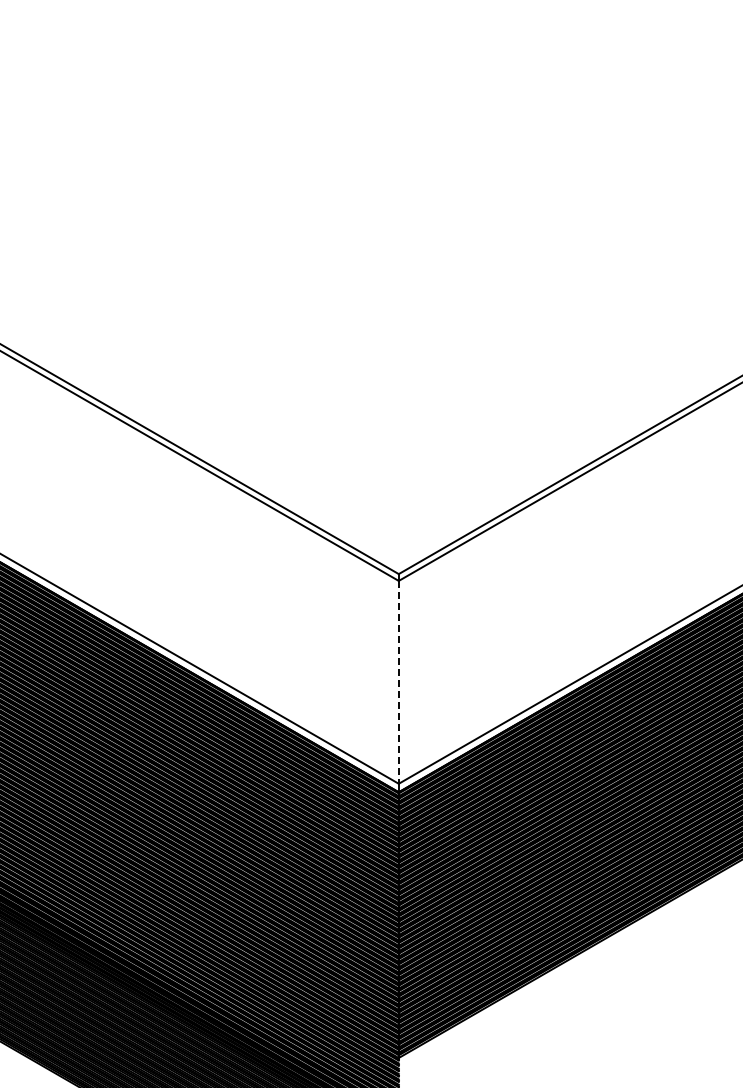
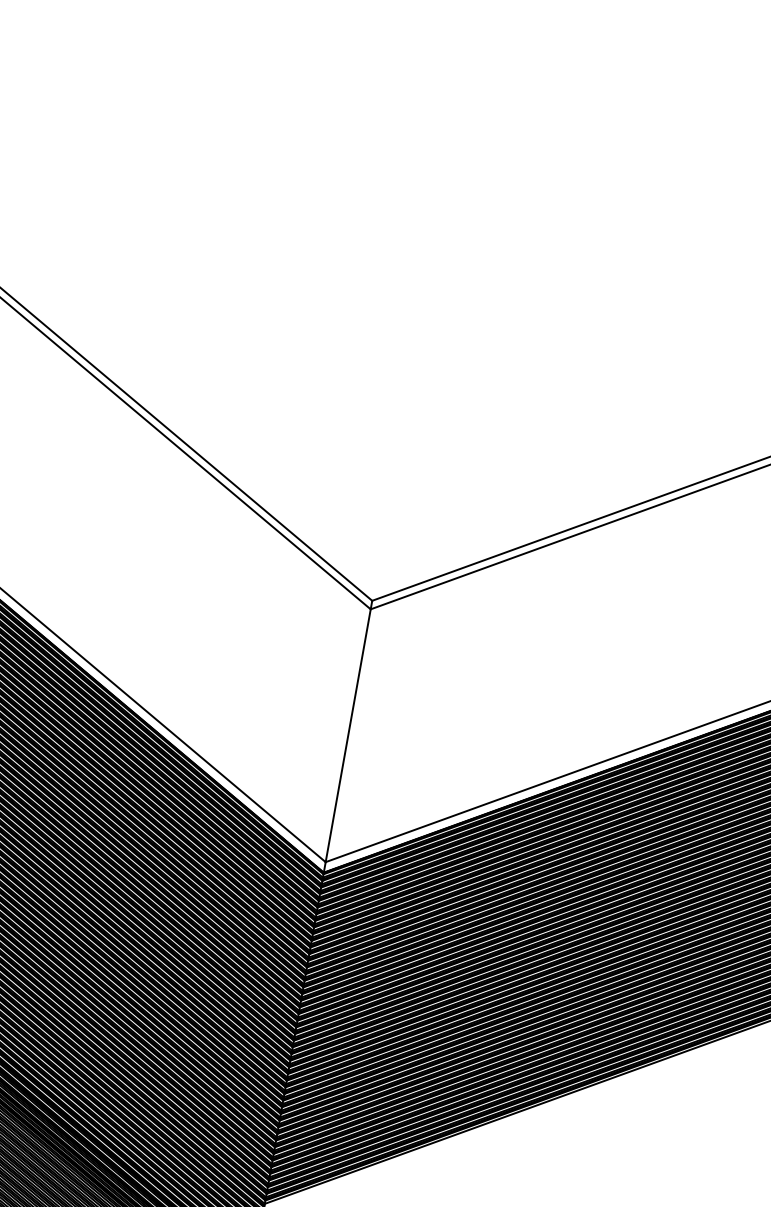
line: (398, 682) -> (347, 735), dashed -> solid

